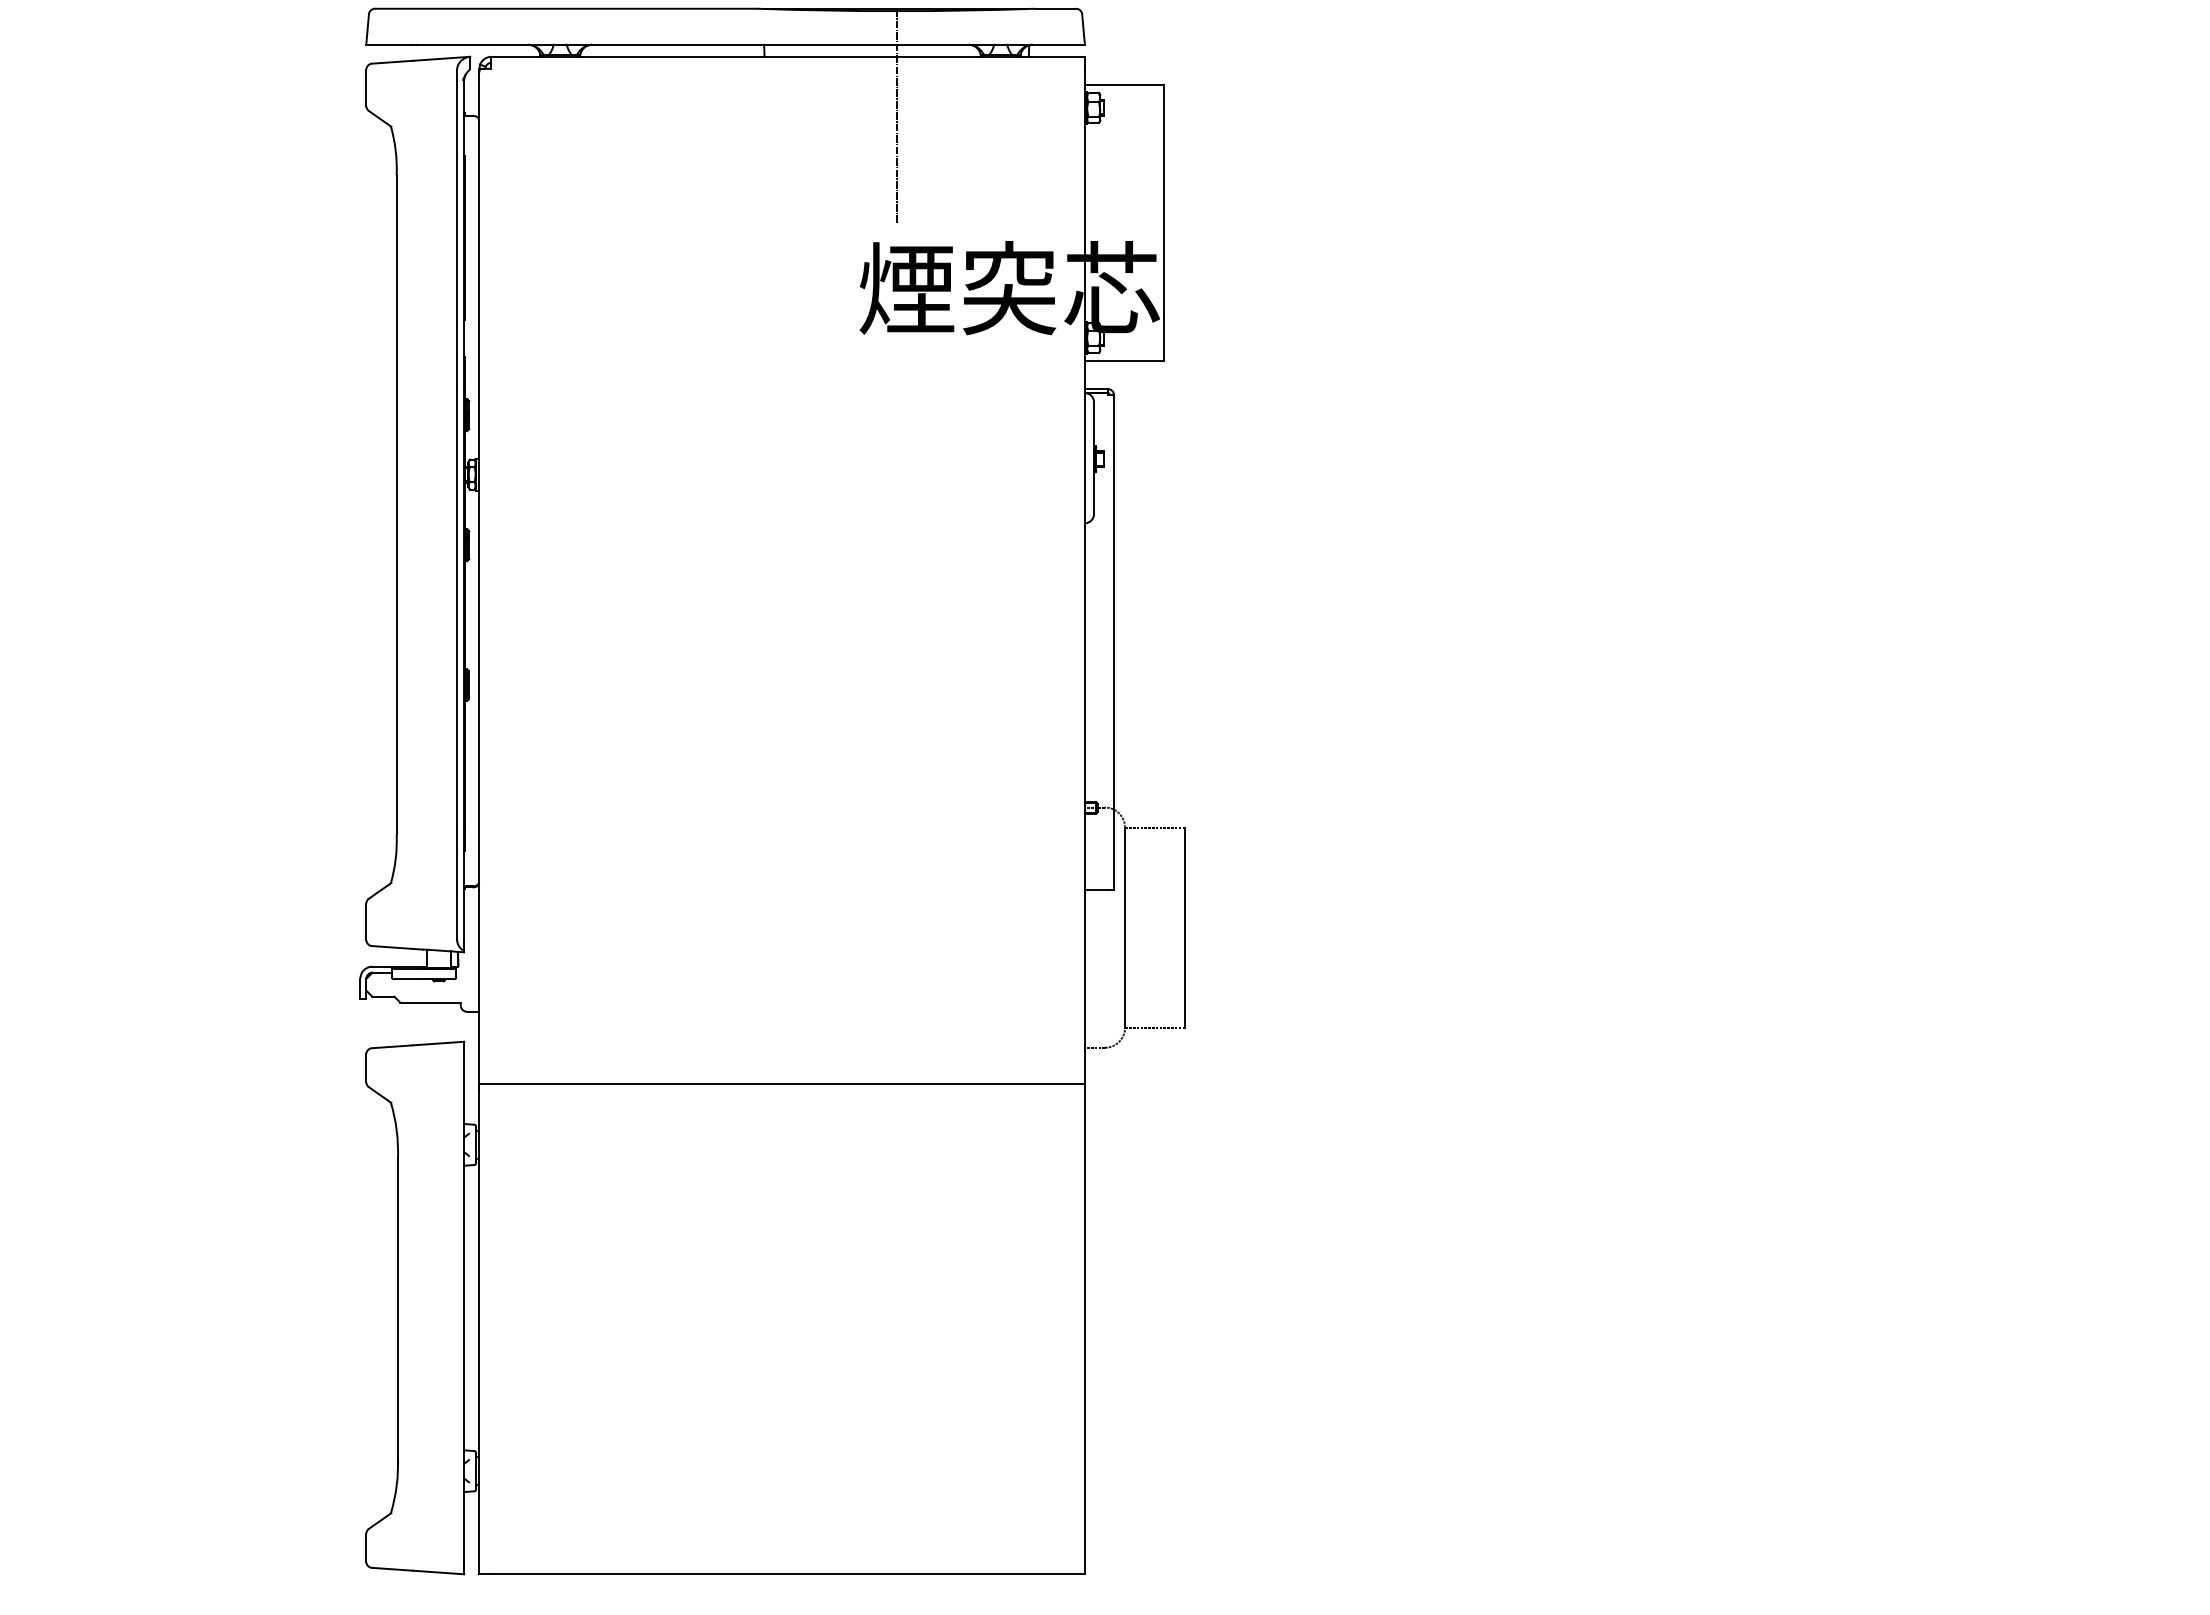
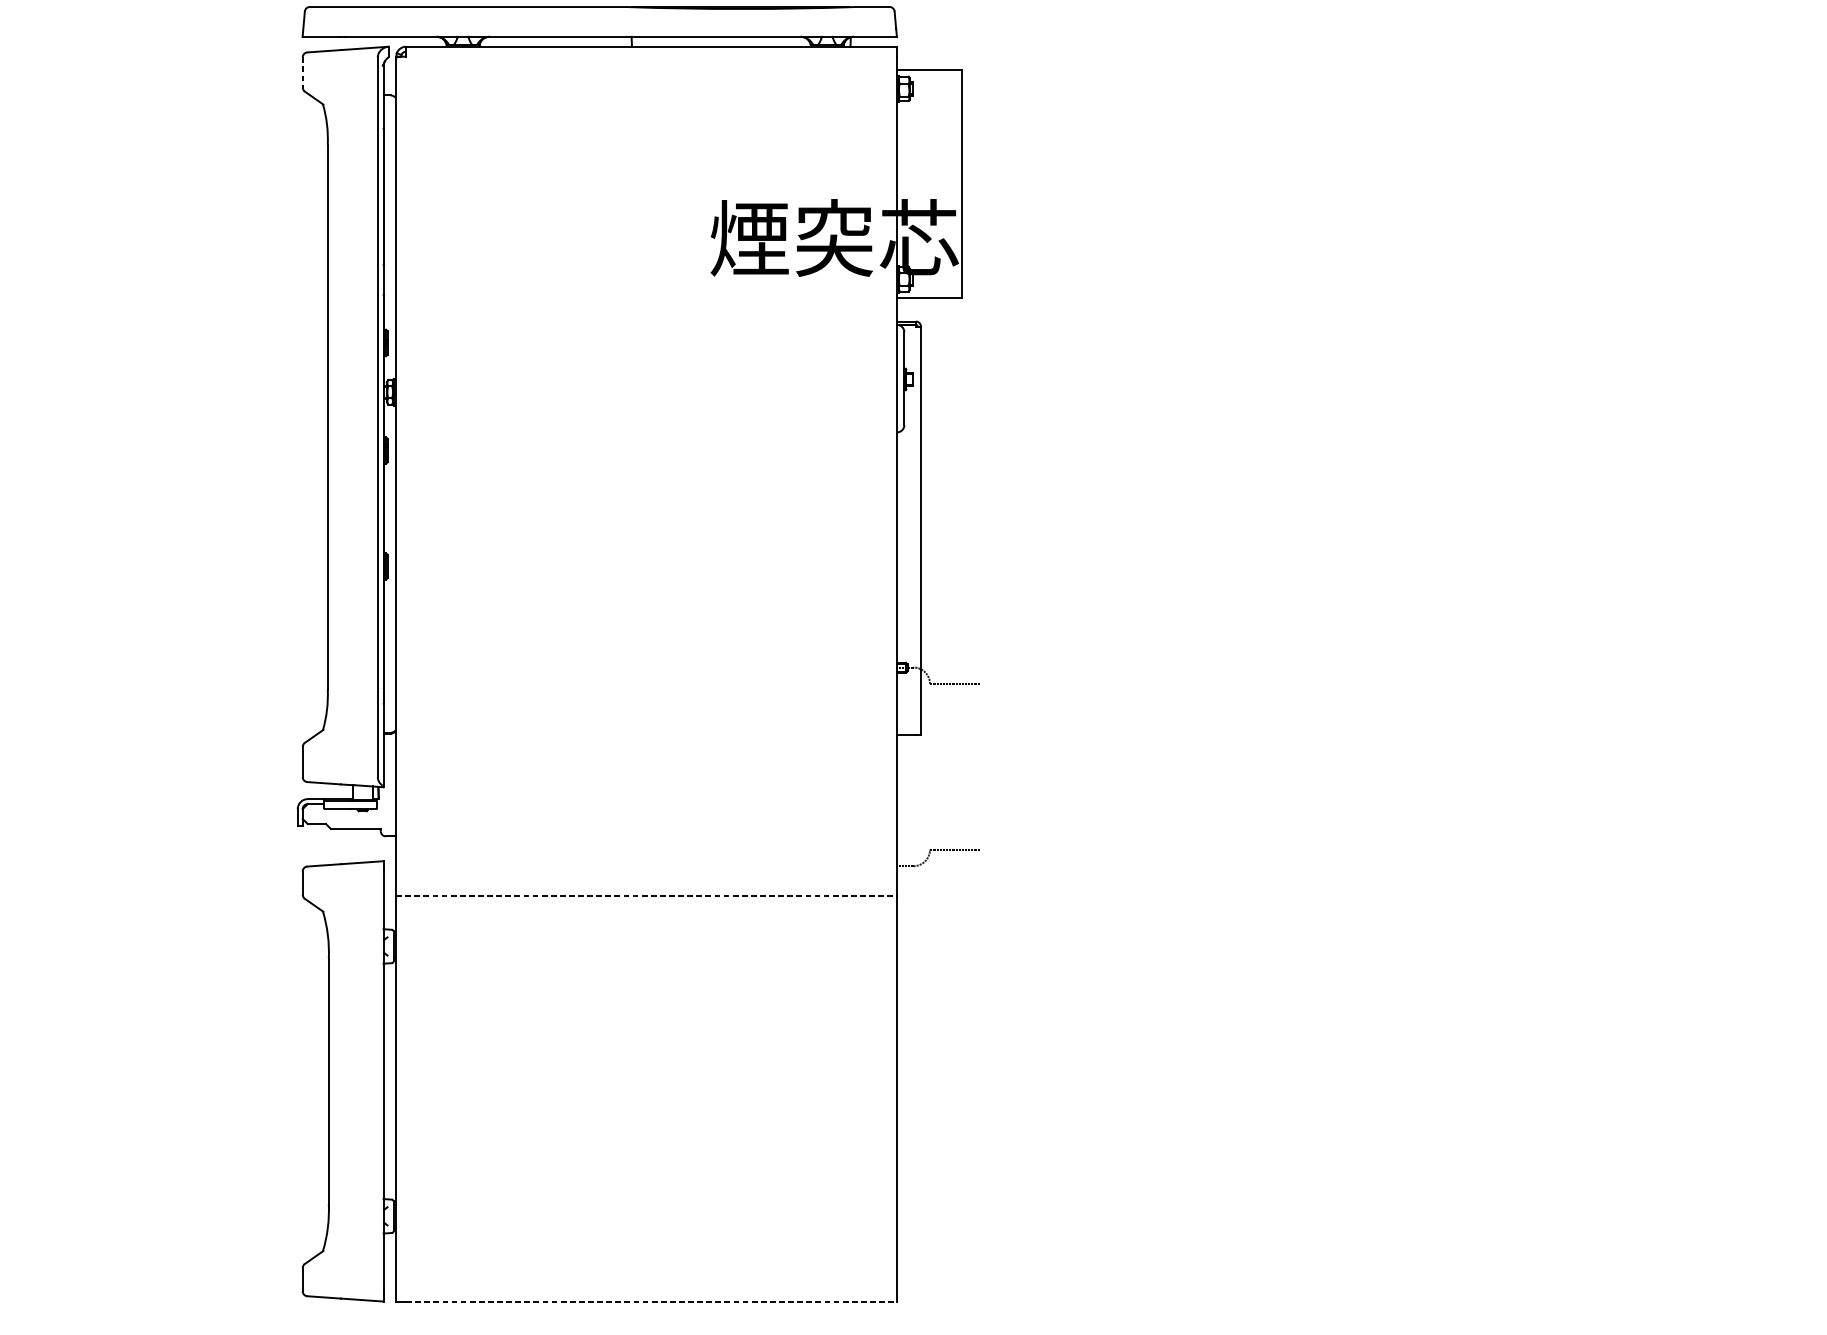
line: (366, 88) -> (302, 72), solid -> dashed
line: (896, 115) -> (741, 95), removed
line: (1125, 927) -> (930, 766), removed
line: (1185, 927) -> (980, 766), removed
line: (782, 1083) -> (646, 895), solid -> dashed
line: (788, 1574) -> (651, 1301), solid -> dashed

